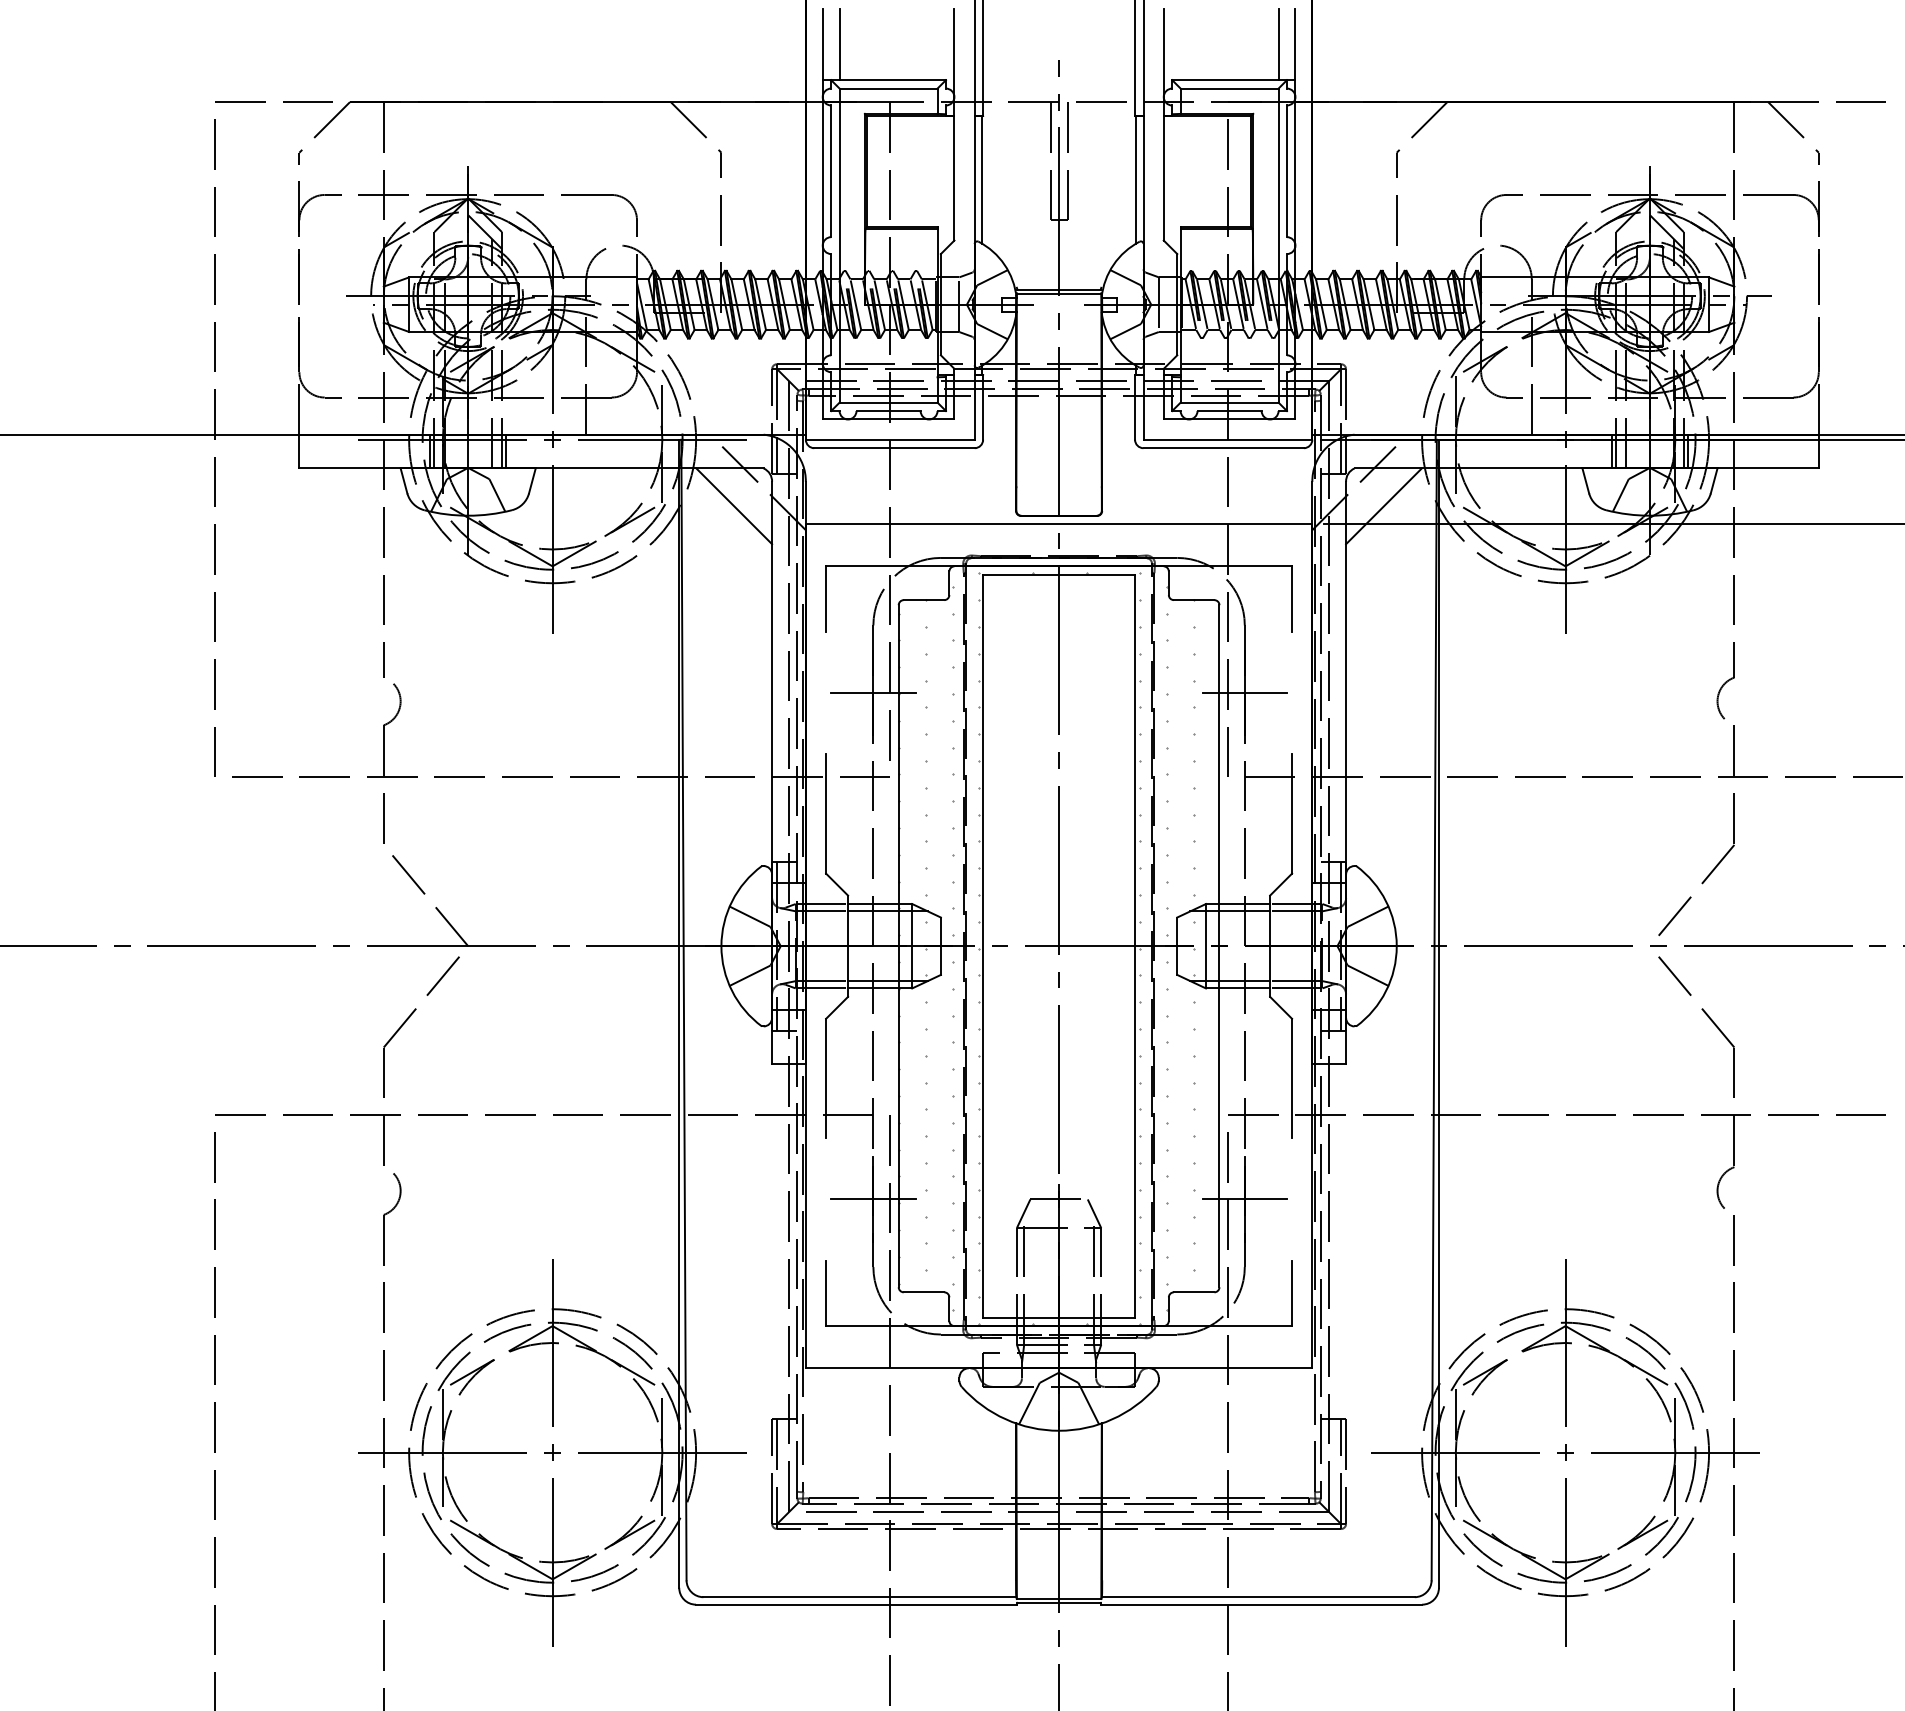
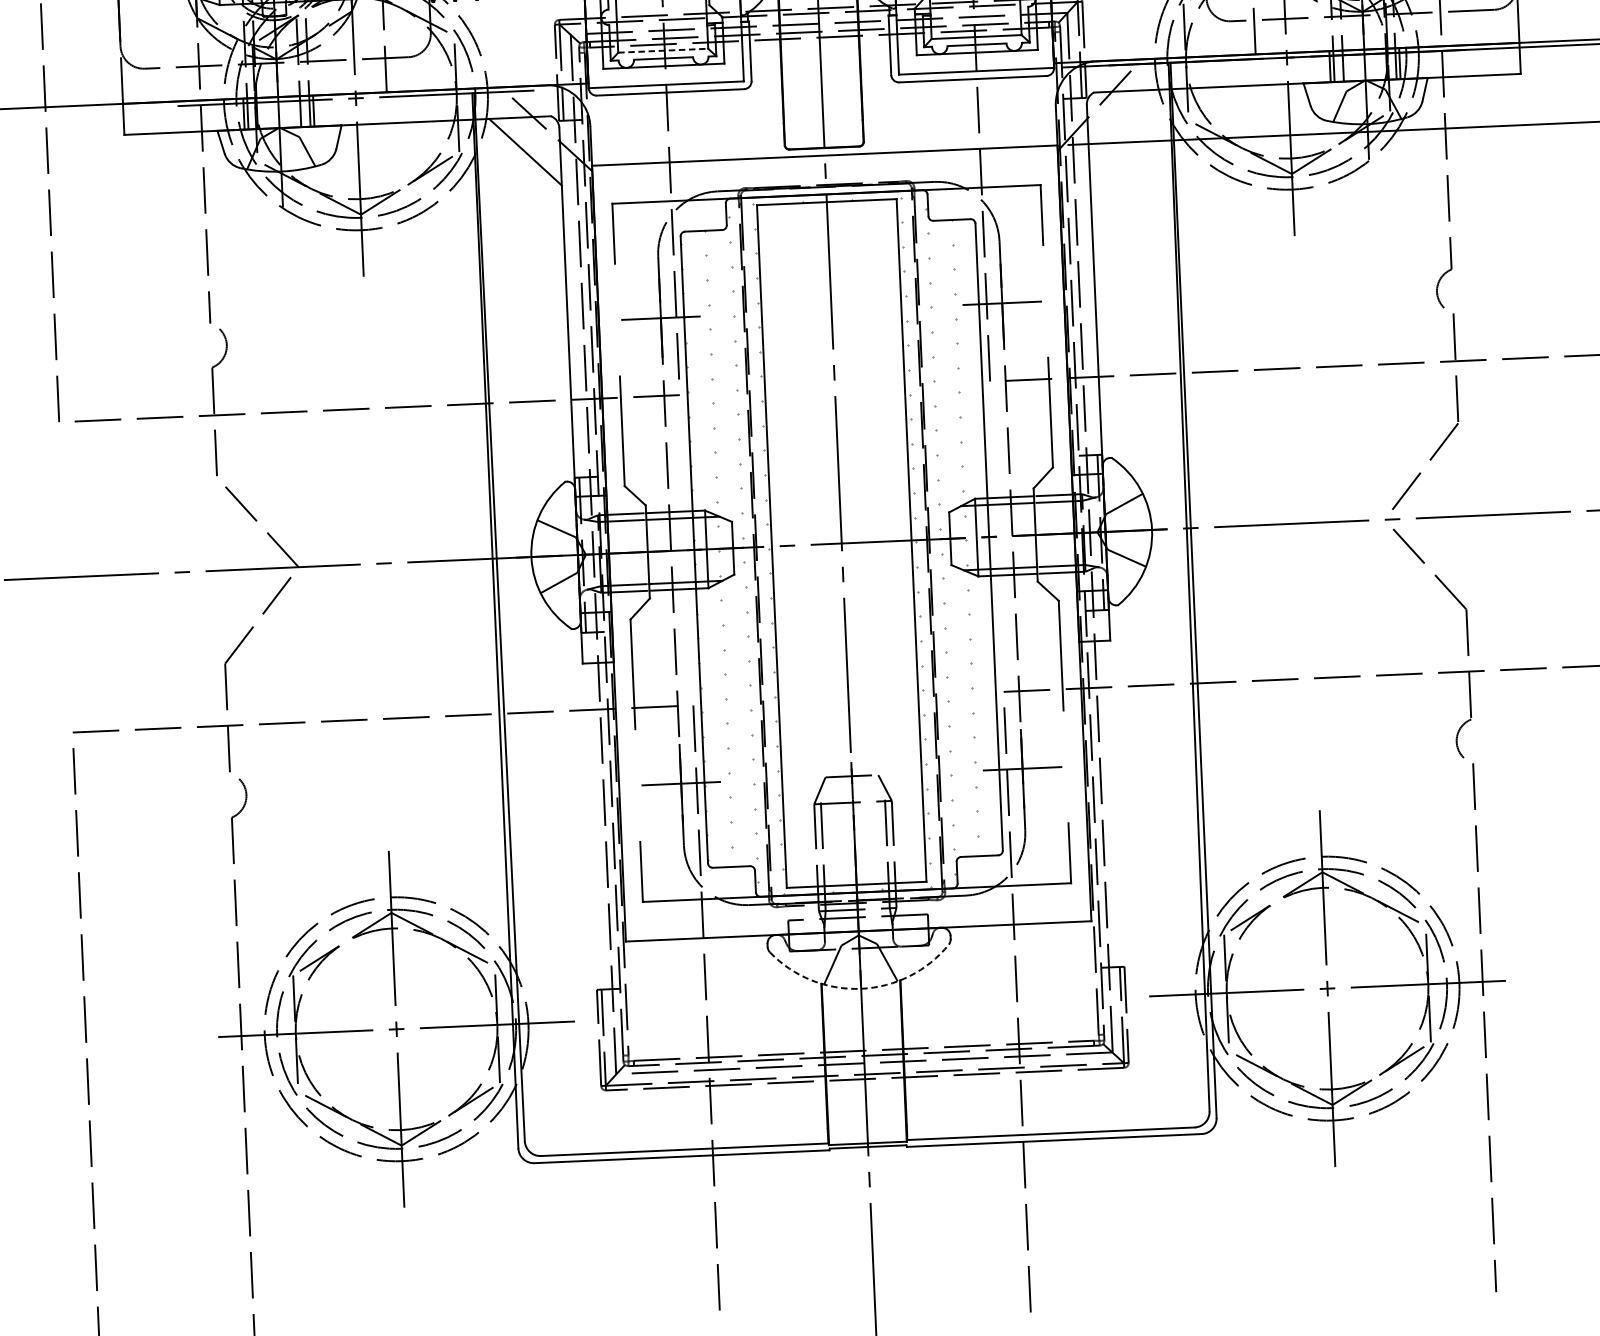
line: (888, 402) -> (663, 50), solid -> dashed
line: (1383, 506) -> (1122, 126), removed
arc: (1059, 1430) -> (861, 988), solid -> dashed

